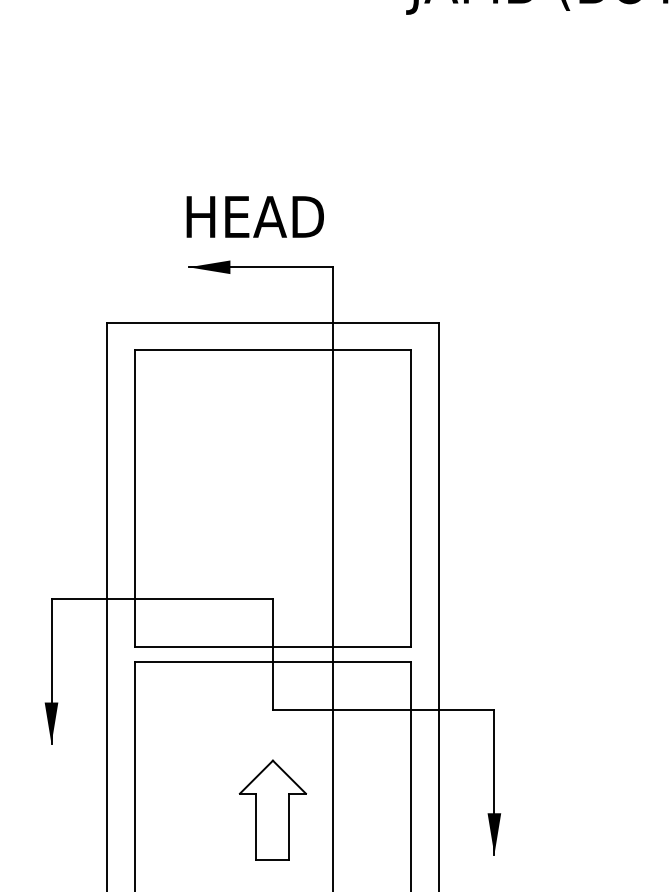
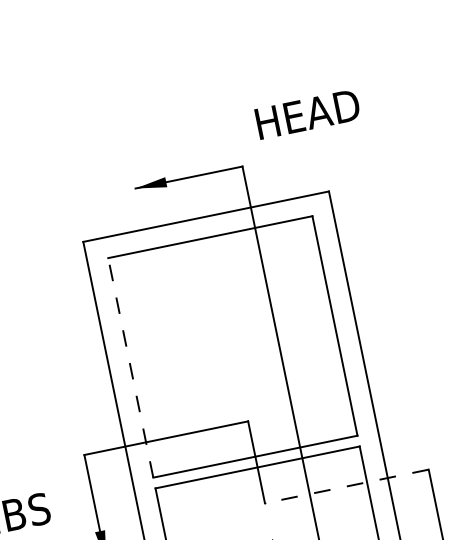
text: (254, 216) -> (307, 114), moved
line: (134, 498) -> (130, 367), solid -> dashed
line: (383, 710) -> (346, 486), solid -> dashed

